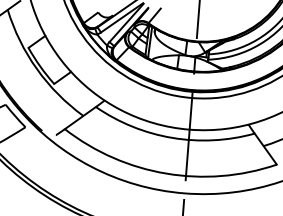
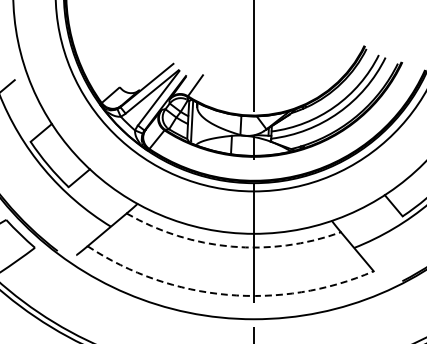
arc: (172, 137) -> (231, 246), solid -> dashed
arc: (166, 173) -> (227, 294), solid -> dashed

